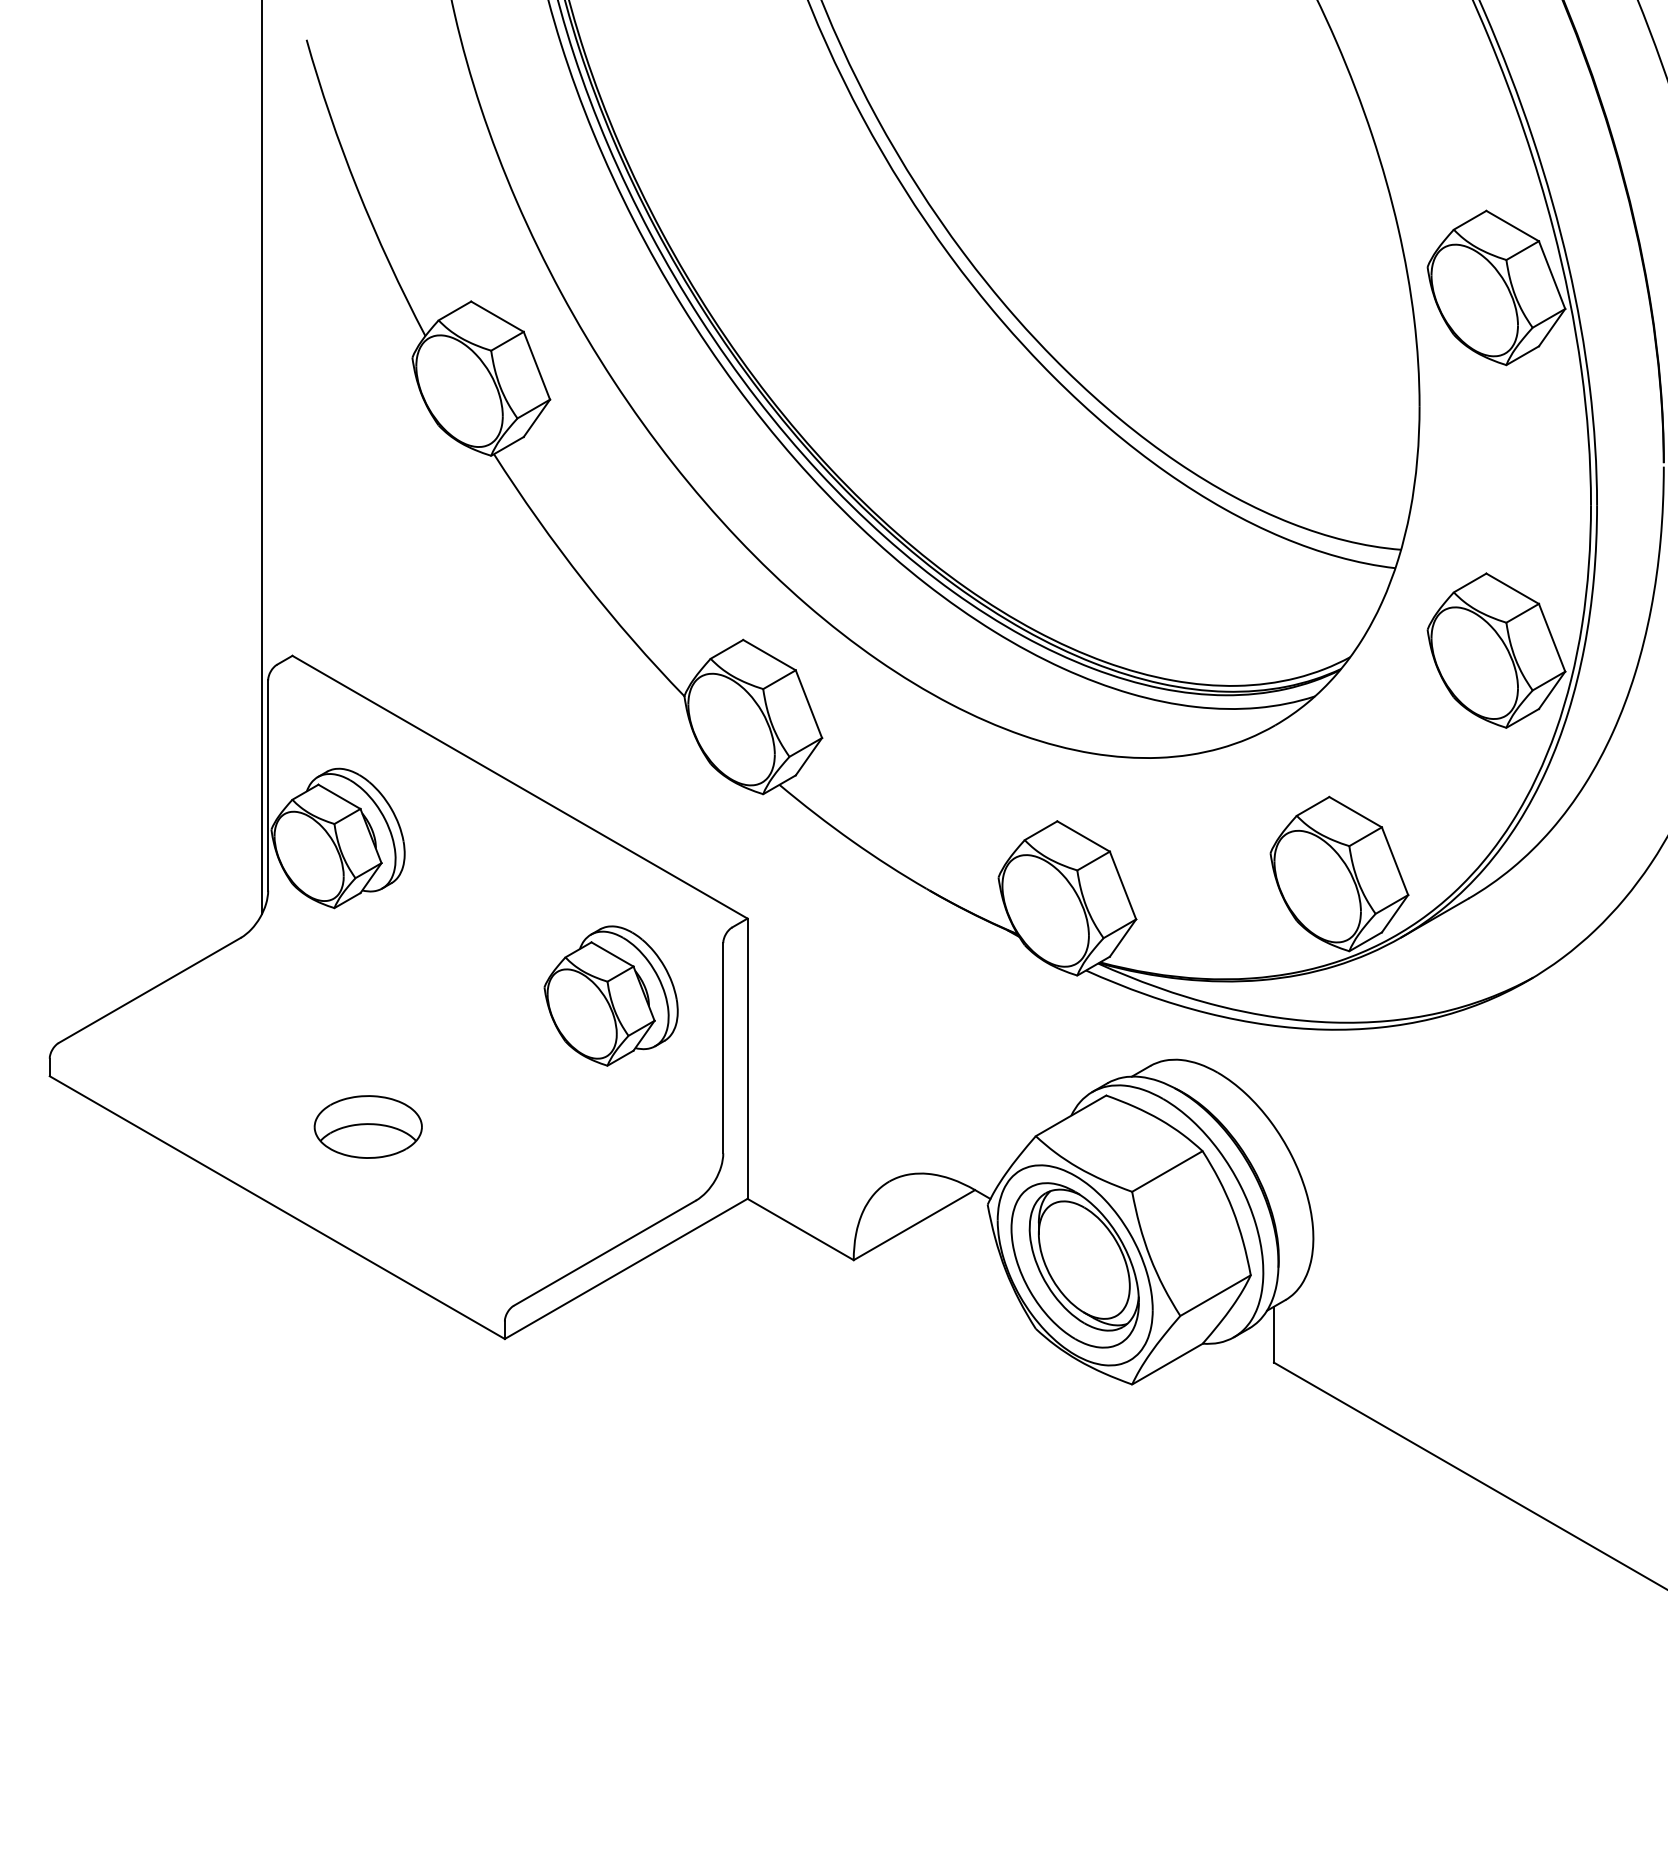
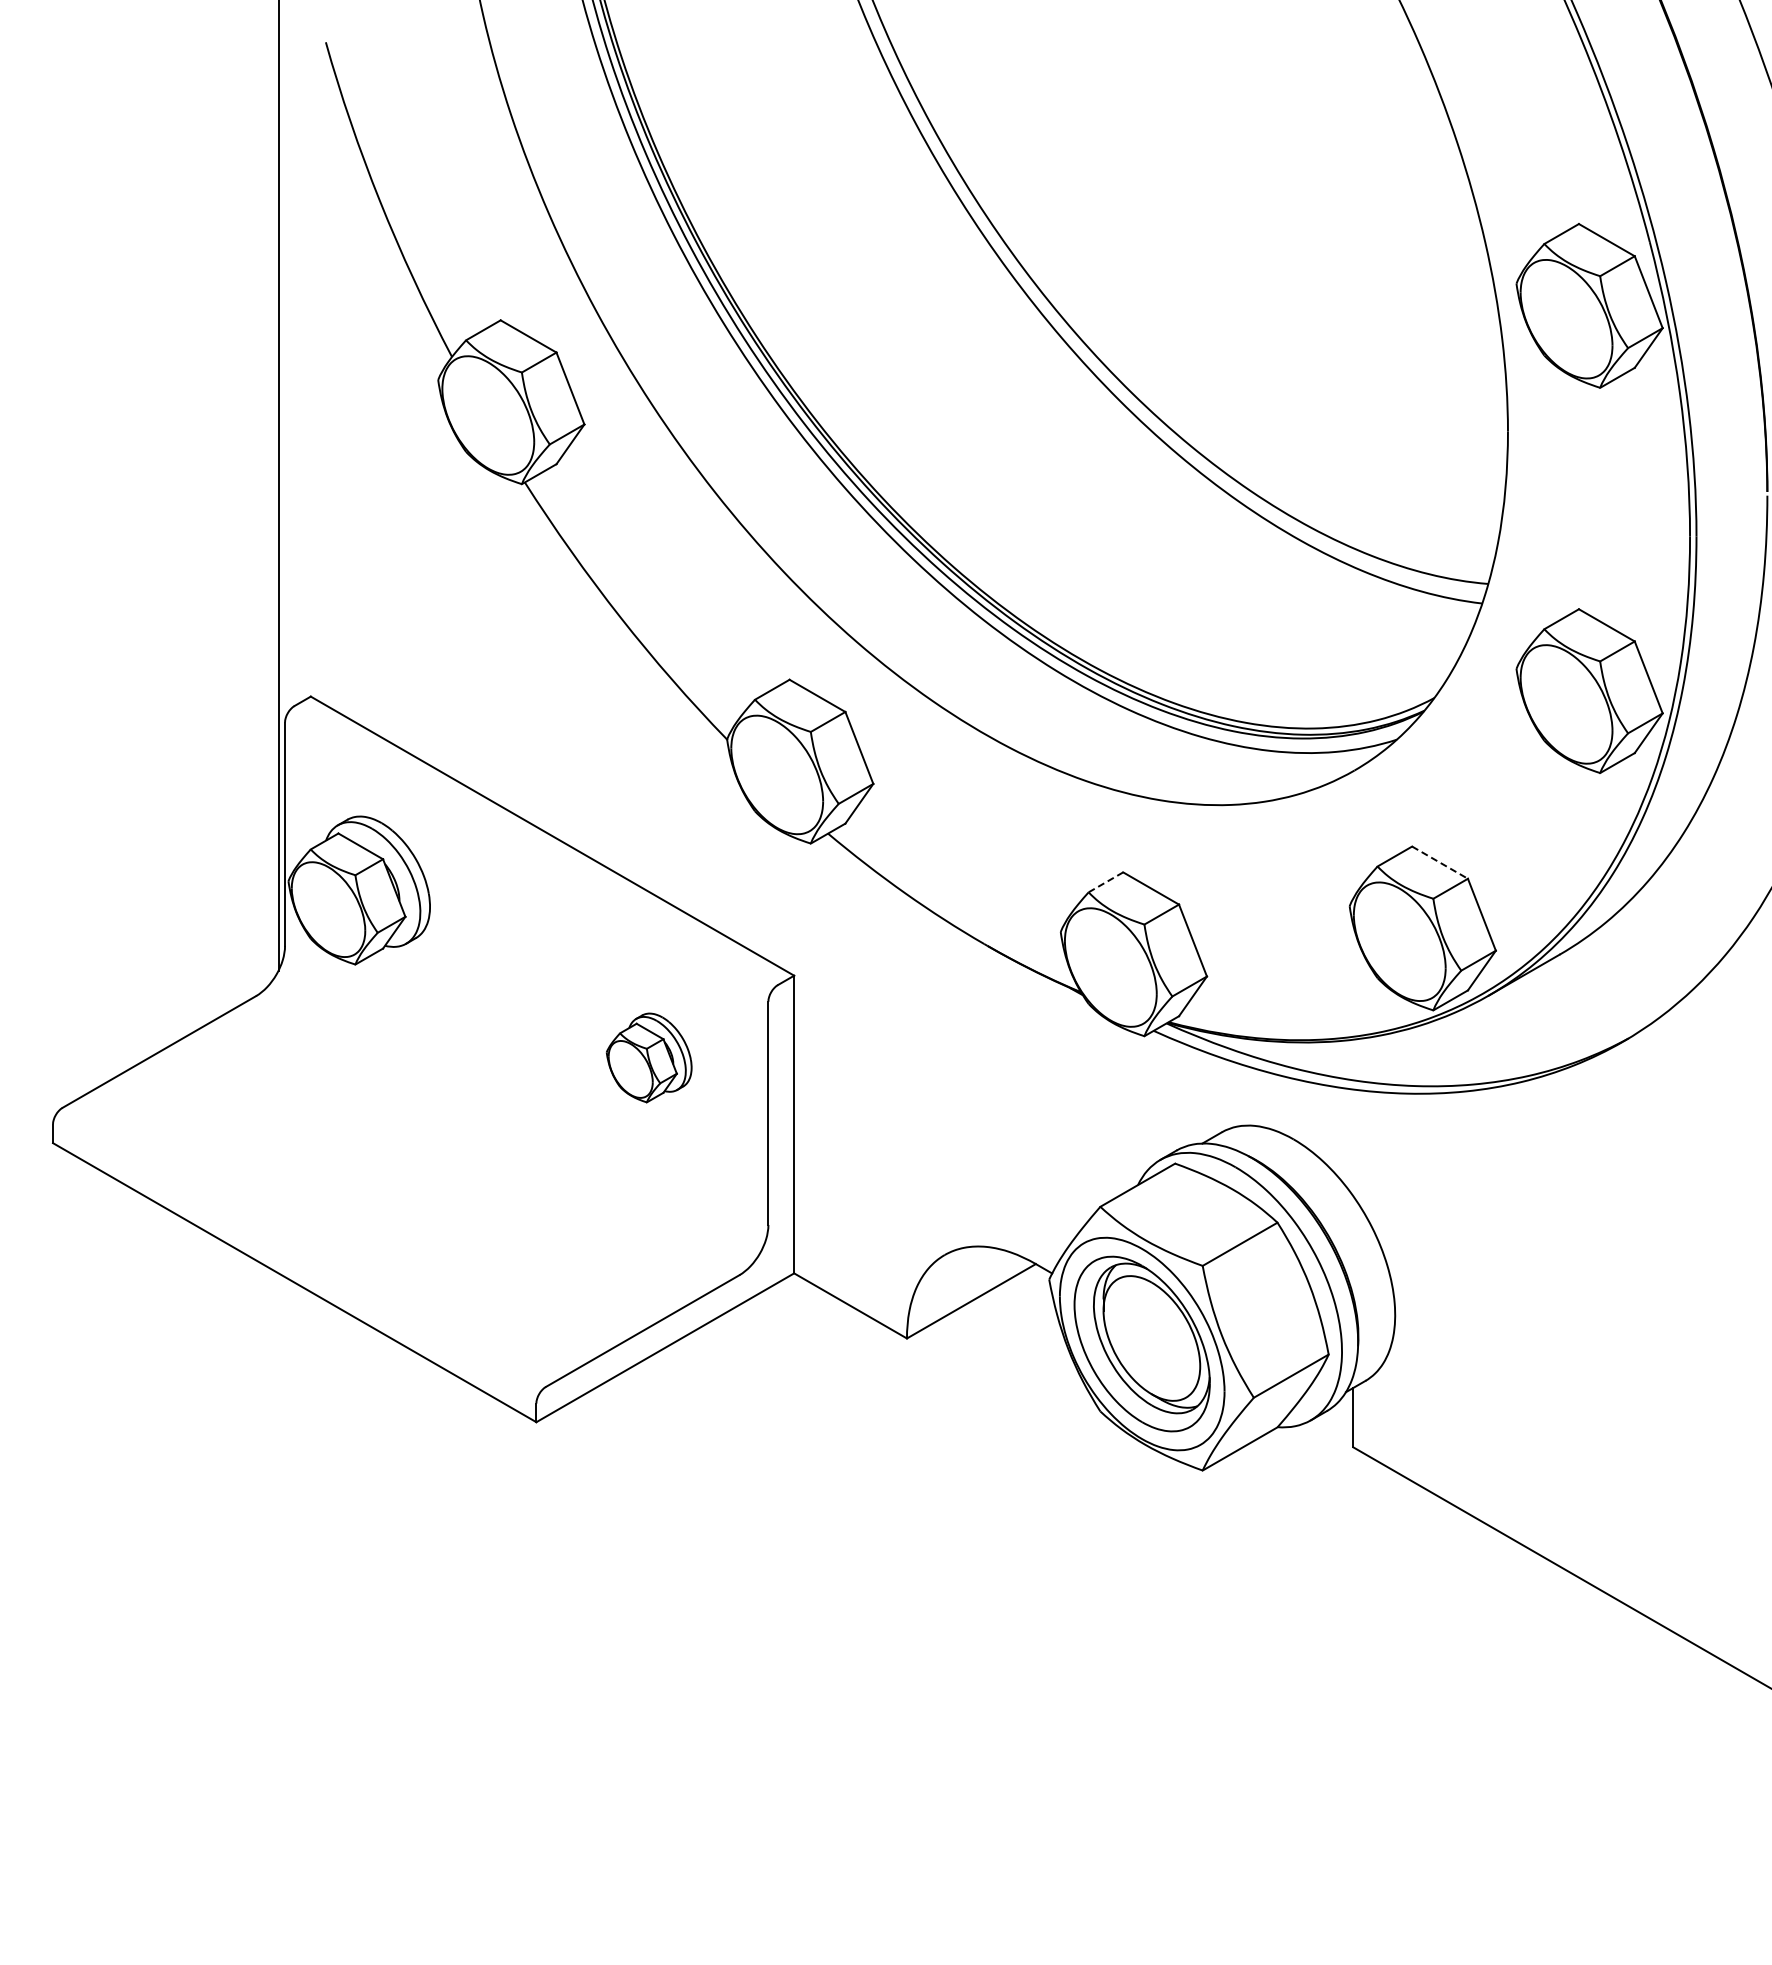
line: (1356, 812) -> (1440, 862), solid -> dashed
line: (1040, 830) -> (1105, 882), solid -> dashed
part: (610, 995) -> (648, 1057), size x0.6
part: (368, 1126) -> (391, 1196), removed

